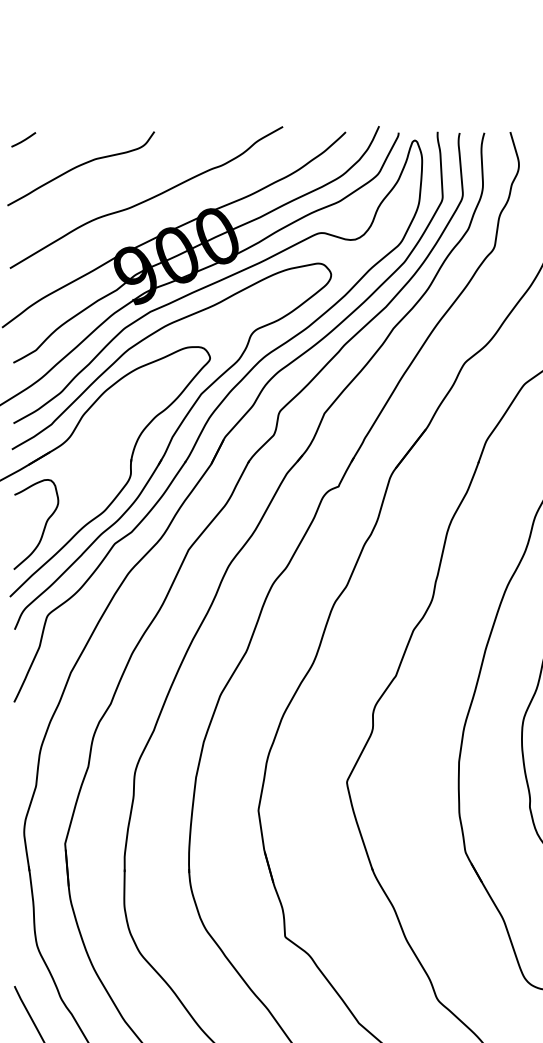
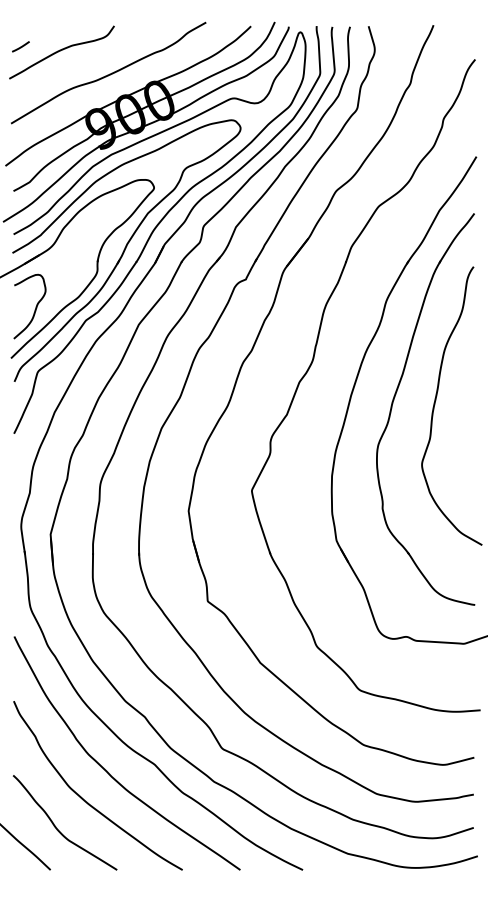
line: (23, 139) -> (20, 46), moved

